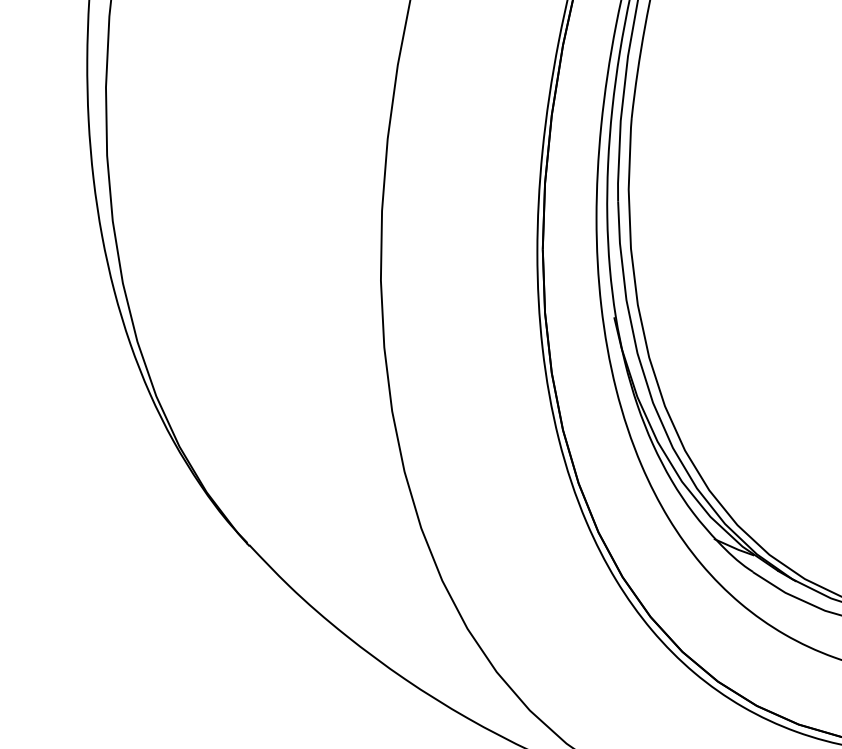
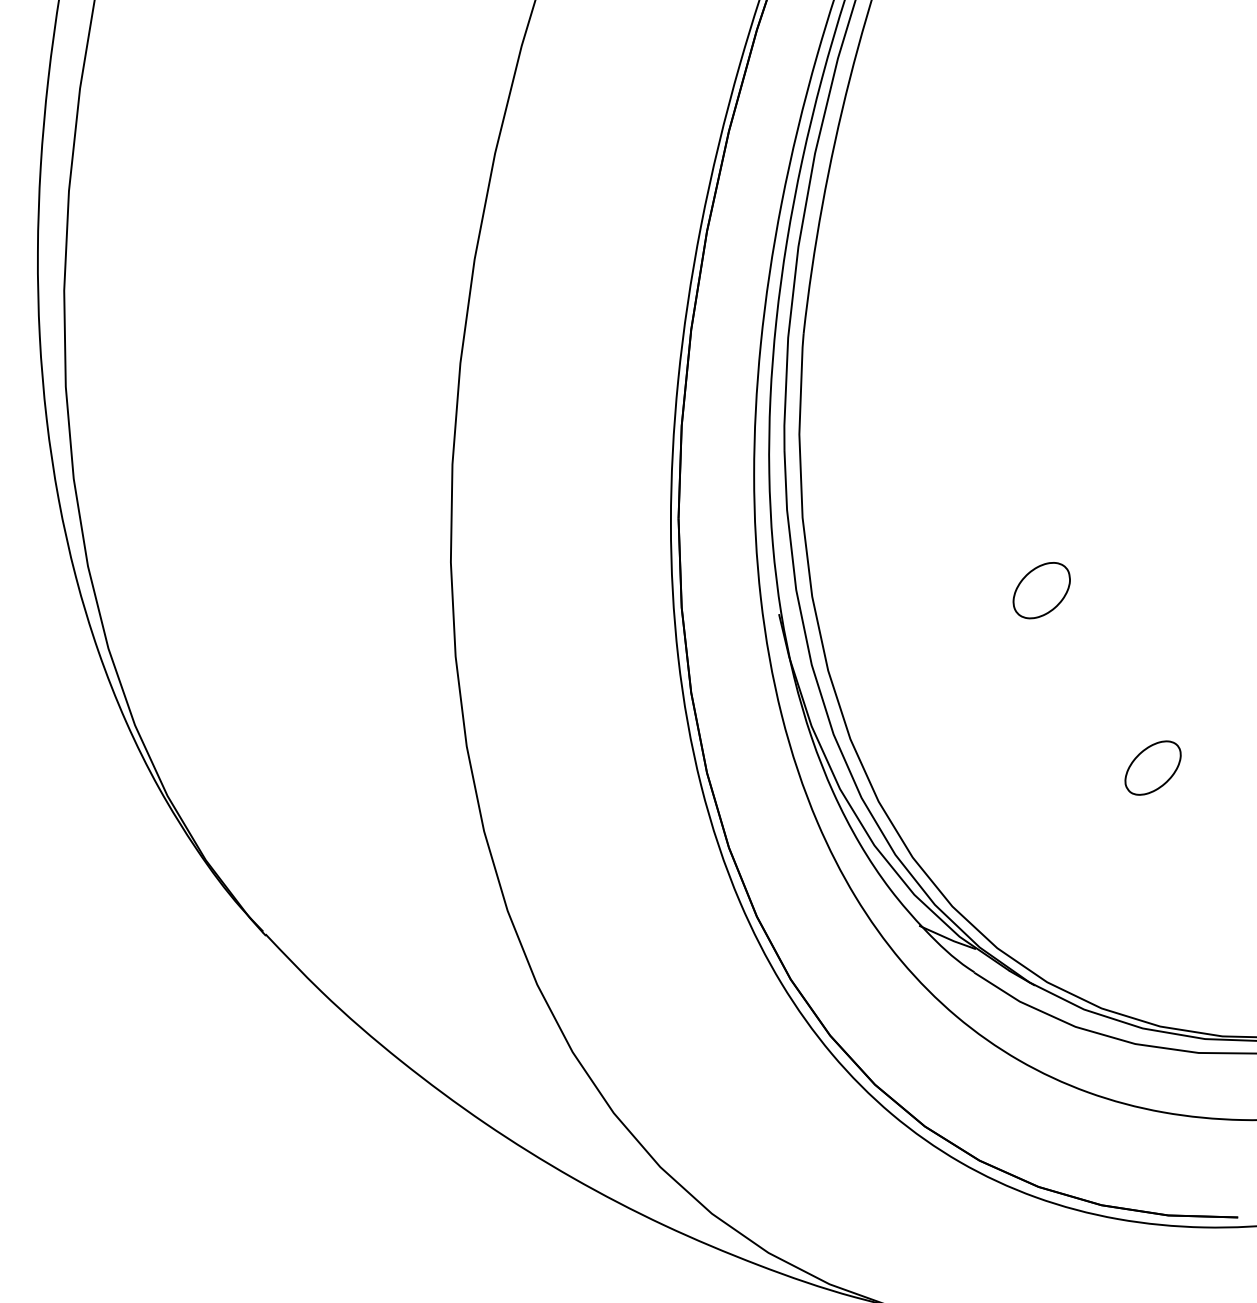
part: (800, 300) -> (1041, 590), added

